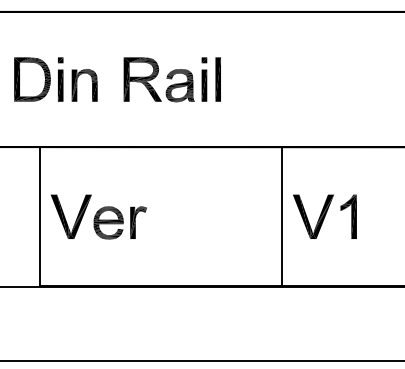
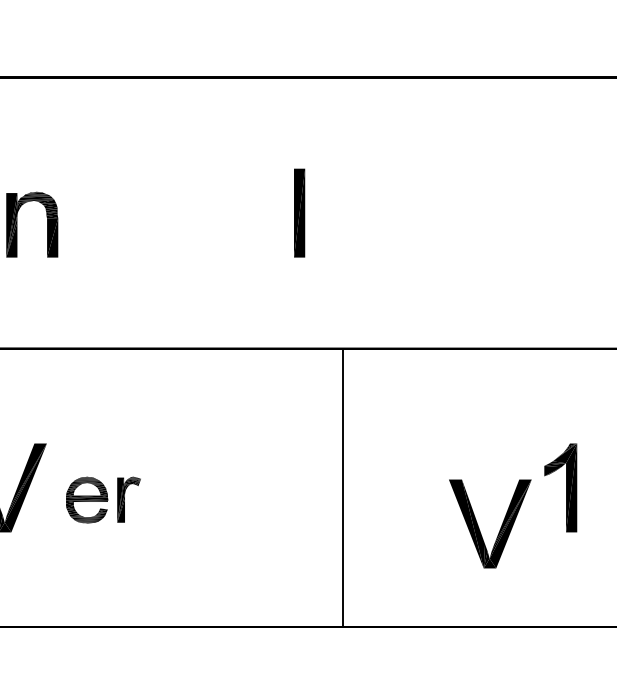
part: (165, 79) -> (193, 212), removed
line: (281, 216) -> (342, 487), moved
part: (313, 216) -> (490, 523), moved
part: (119, 222) -> (101, 499), size x0.7

